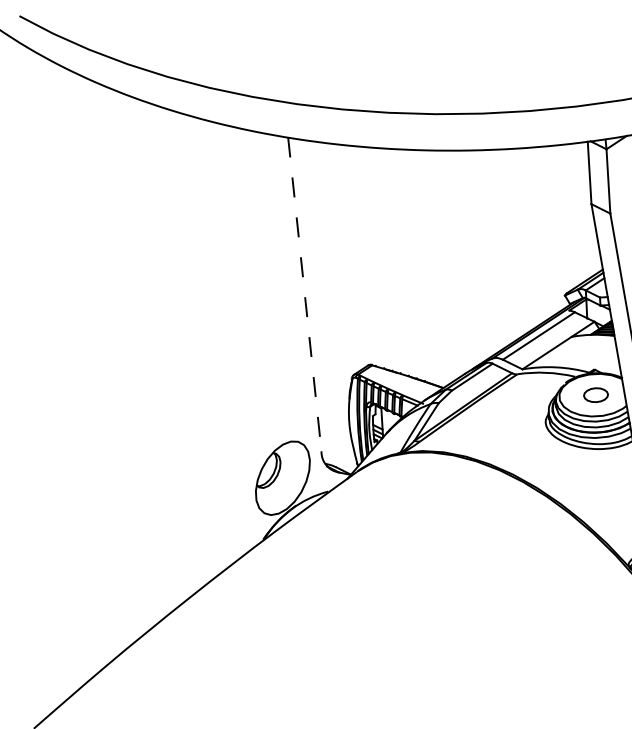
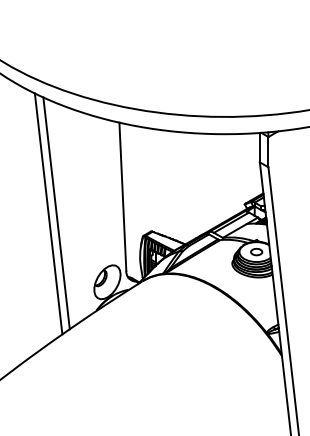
line: (304, 296) -> (122, 197), dashed -> solid
line: (165, 338) -> (56, 213), added
line: (148, 339) -> (48, 213), added

